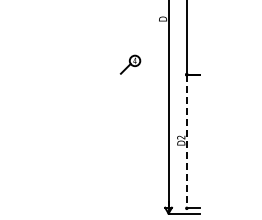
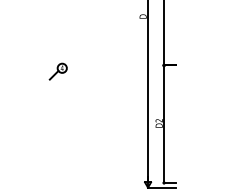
part: (130, 64) -> (58, 71), moved
line: (186, 141) -> (163, 124), dashed -> solid

